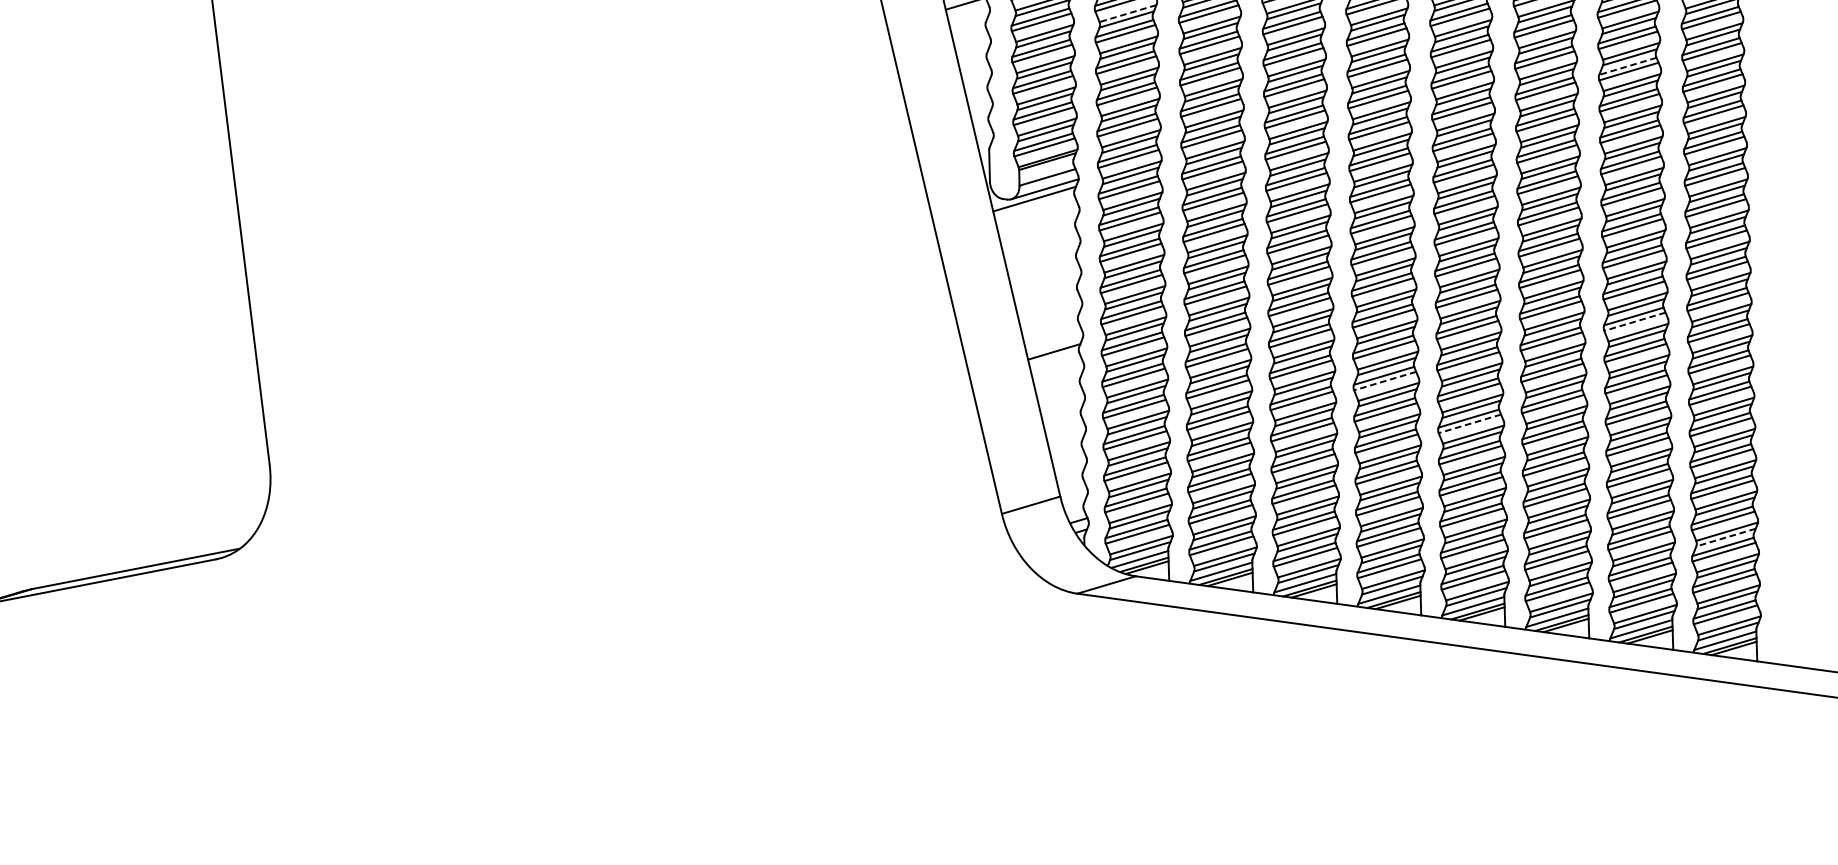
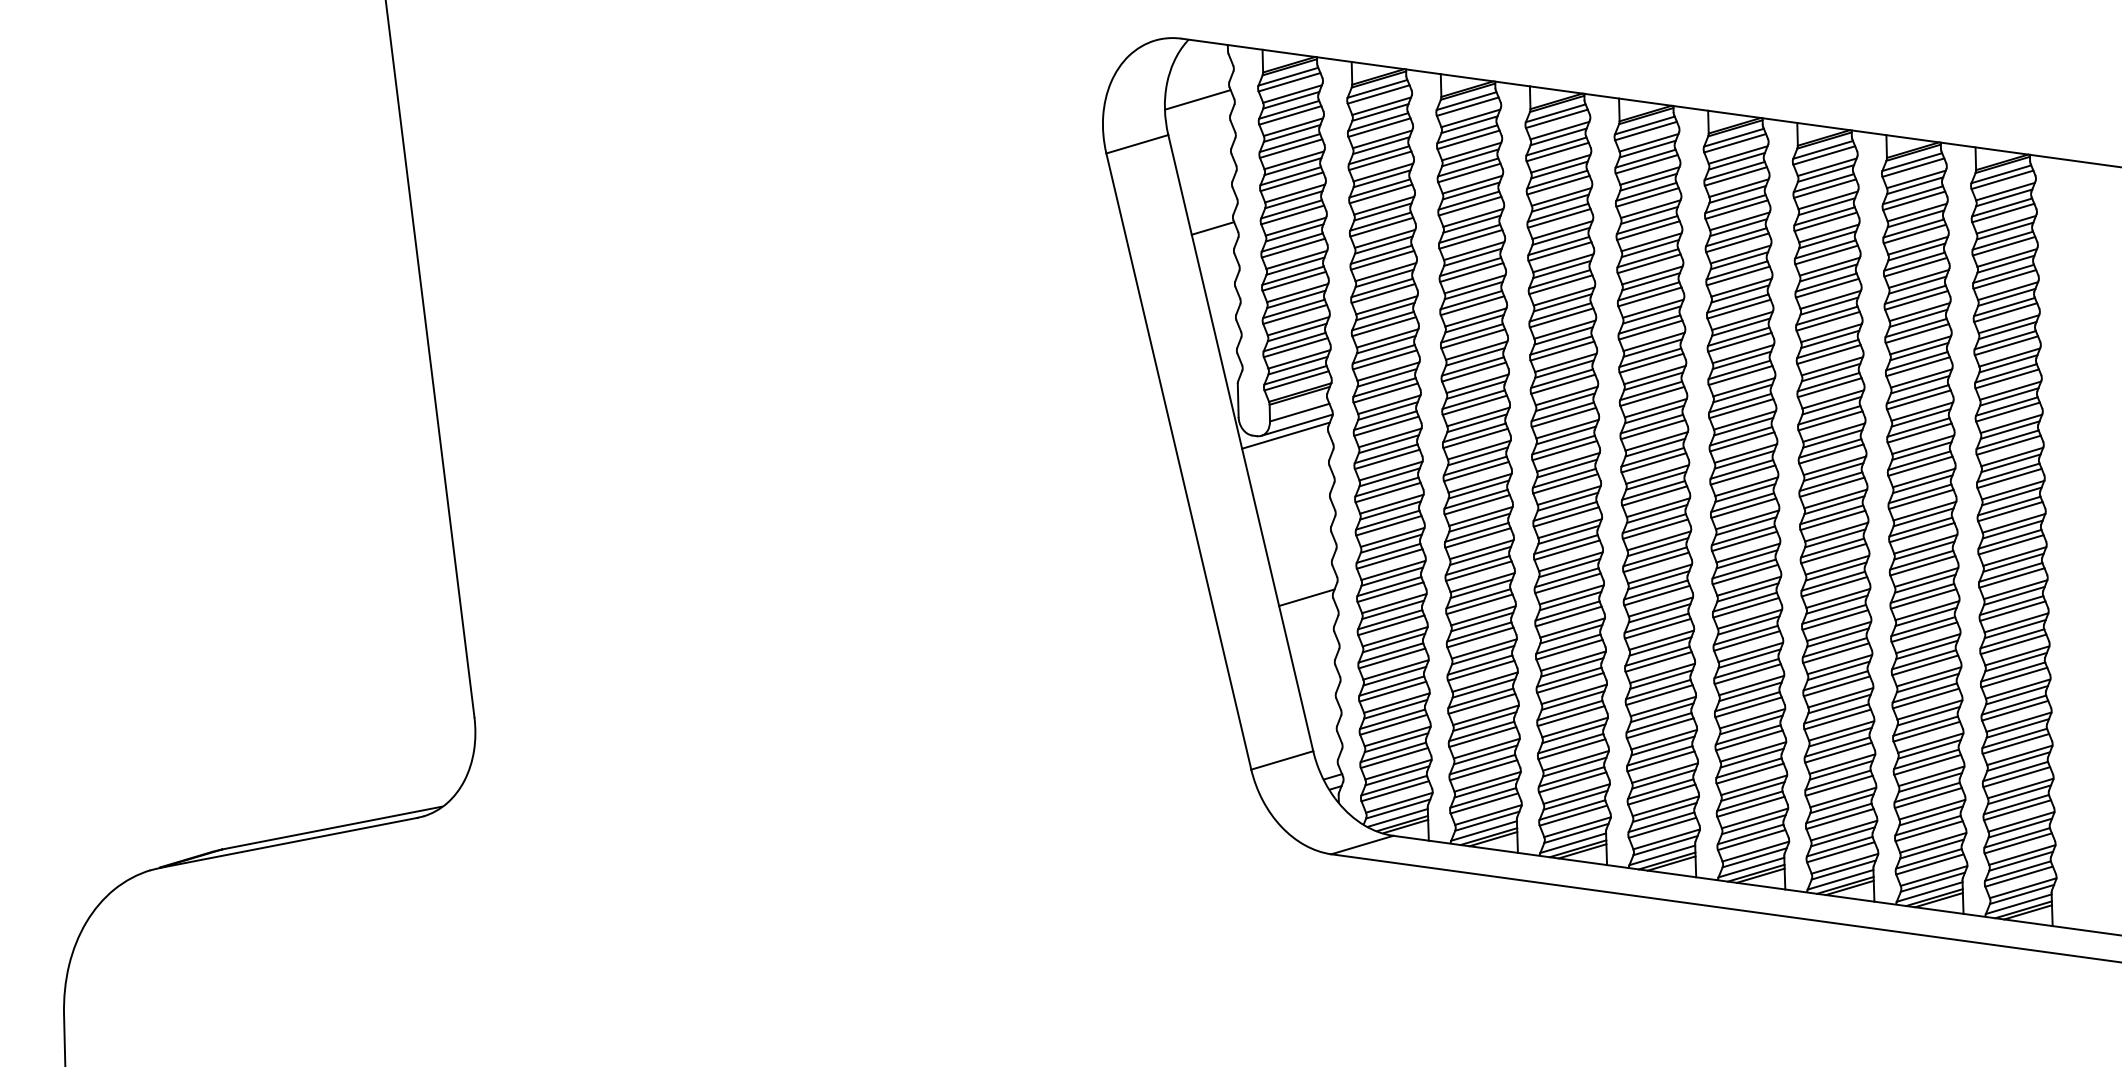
line: (1127, 14) -> (1384, 239), dashed -> solid
line: (1627, 66) -> (1915, 294), dashed -> solid
line: (1634, 321) -> (1922, 565), dashed -> solid
line: (1384, 380) -> (1657, 628), dashed -> solid
line: (1469, 424) -> (1747, 674), dashed -> solid
line: (1726, 537) -> (2019, 794), dashed -> solid

